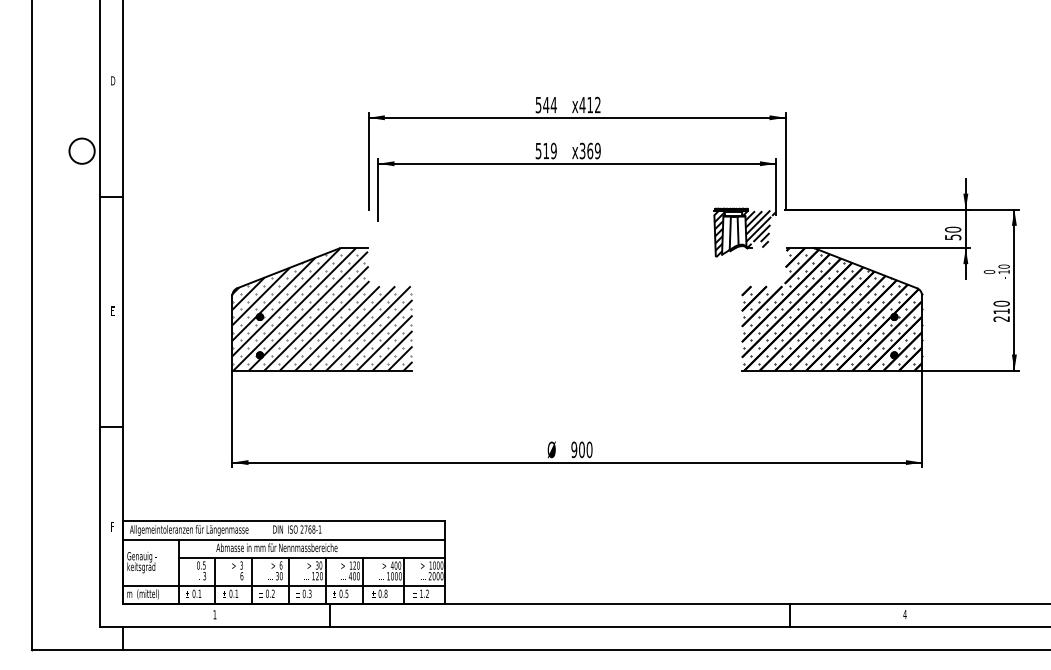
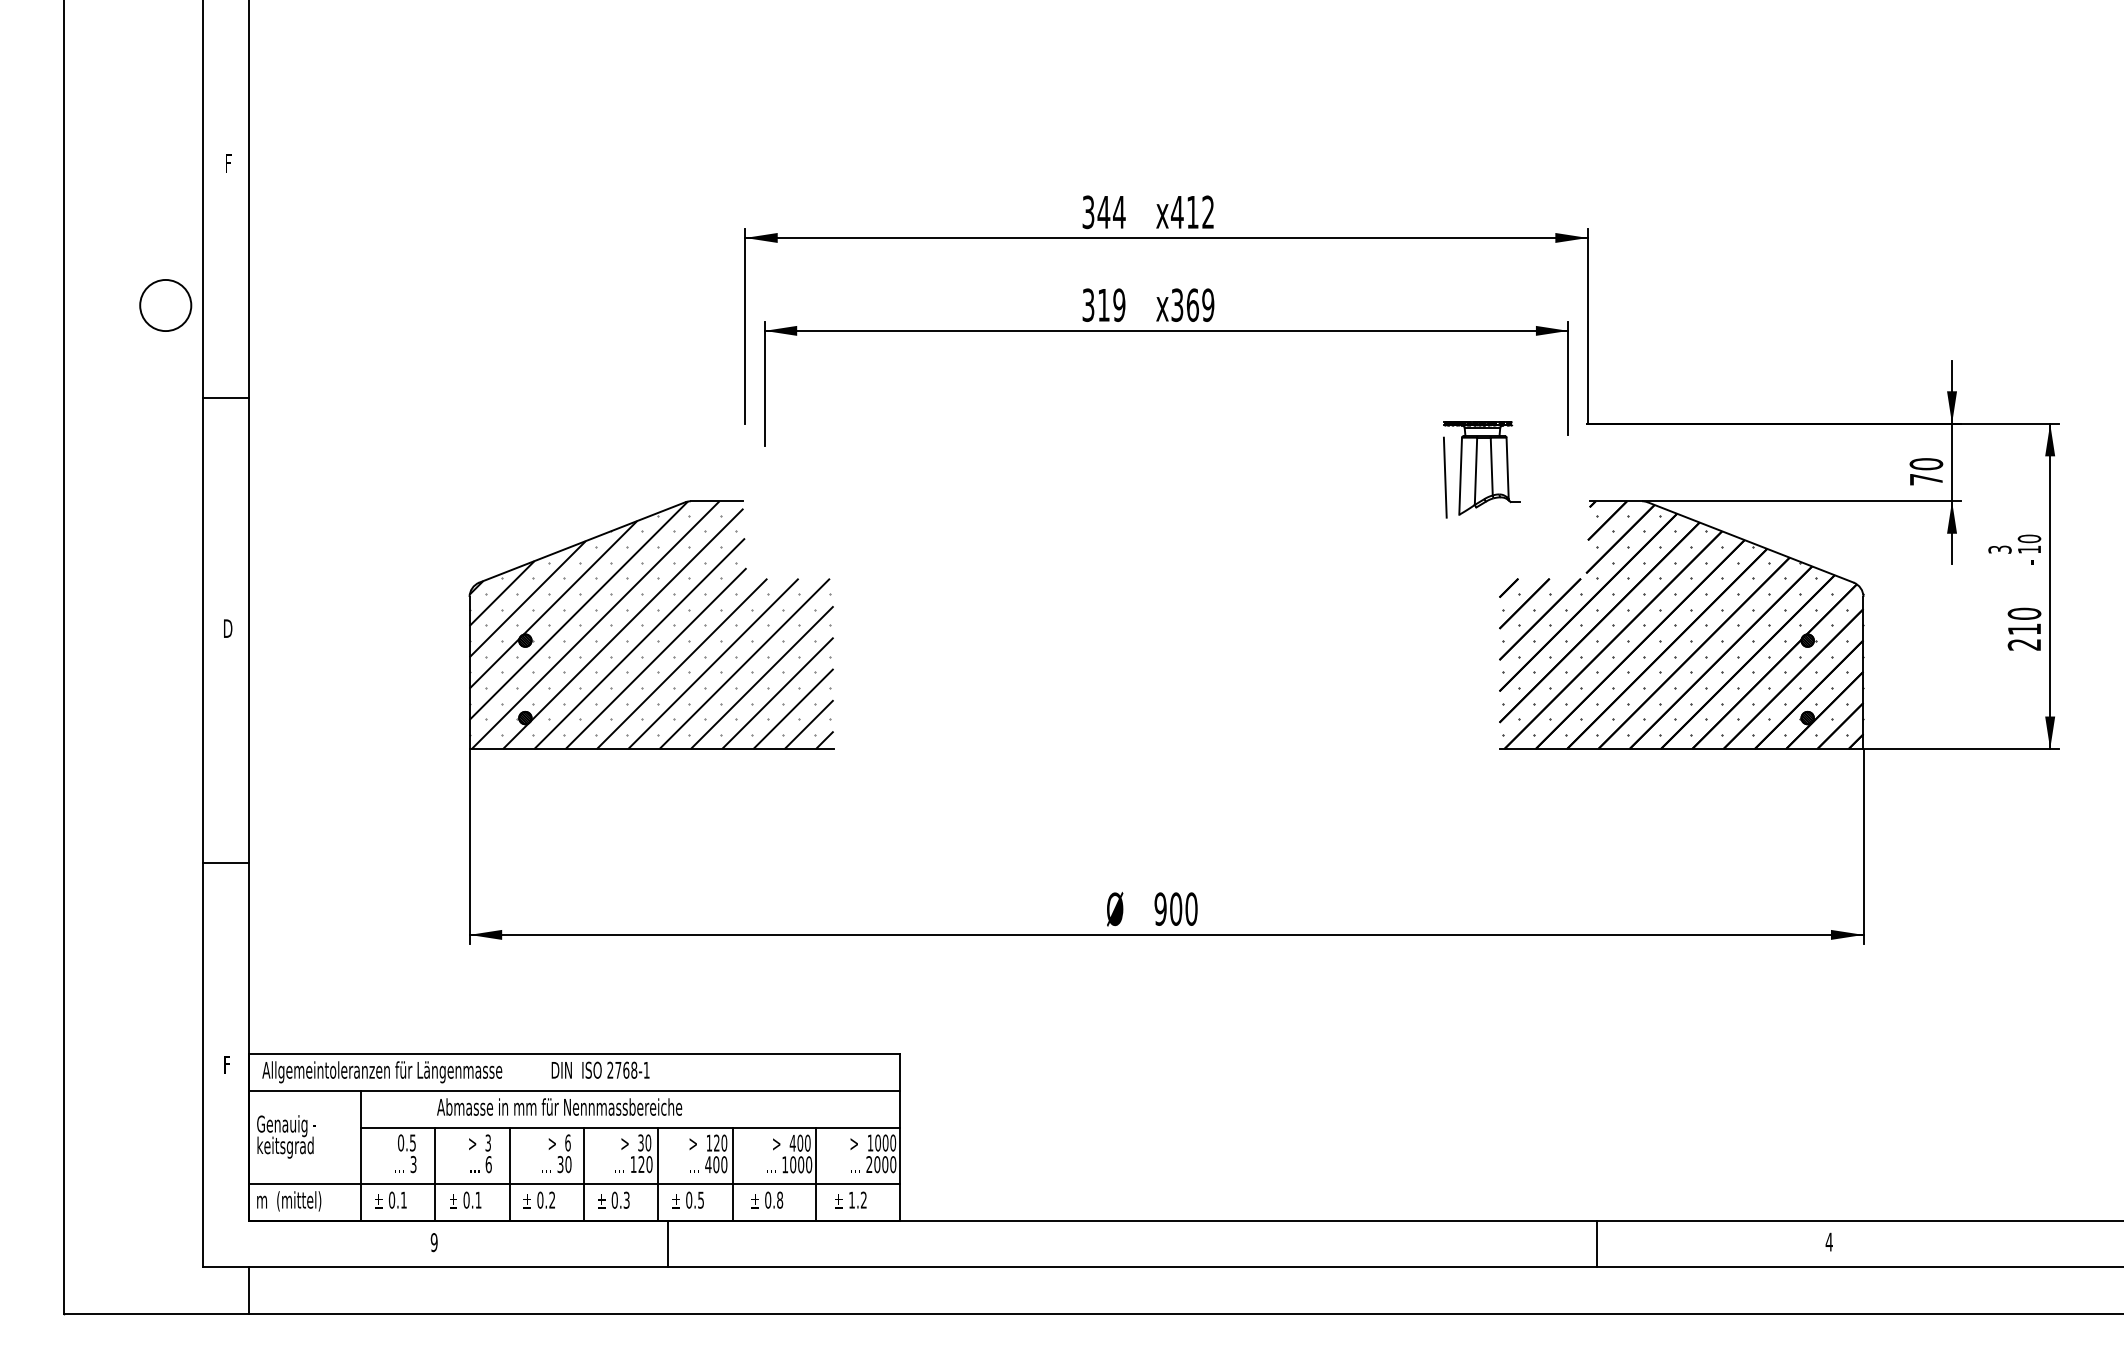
text: (113, 80) -> (229, 162), D -> F
text: (538, 104) -> (1088, 211), 544 -> 344
text: (538, 150) -> (1088, 304), 519 -> 319
hatch: (759, 229) -> (1534, 463), removed
hatch: (718, 233) -> (1452, 471), removed
text: (953, 237) -> (1927, 479), 50 -> 70
text: (989, 272) -> (1999, 550), 0 -> 3
text: (112, 310) -> (227, 627), E -> D
text: (214, 614) -> (433, 1241), 1 -> 9

